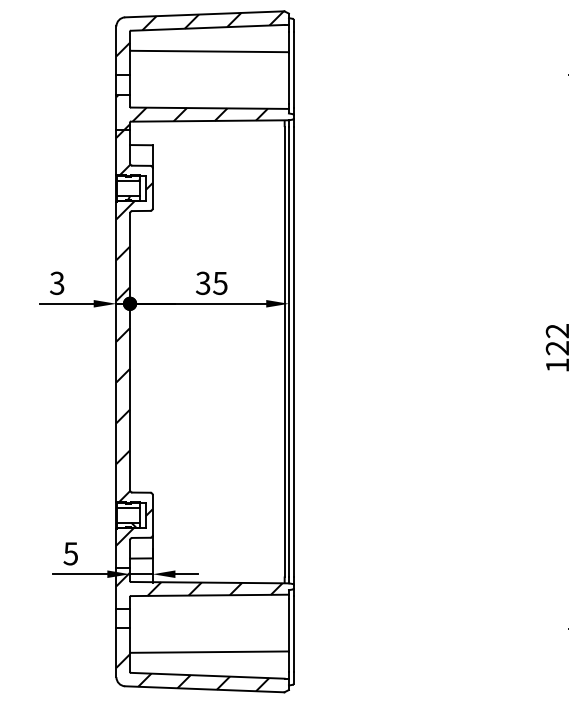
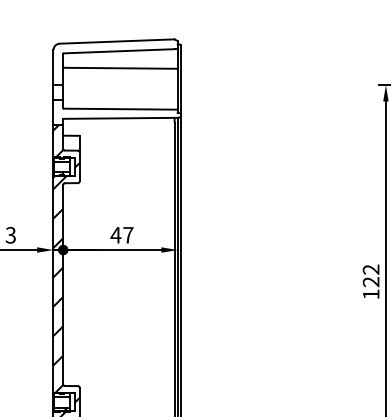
hatch: (199, 33) -> (113, 55), removed
hatch: (191, 112) -> (107, 112), removed
text: (211, 283) -> (121, 235), 35 -> 47

